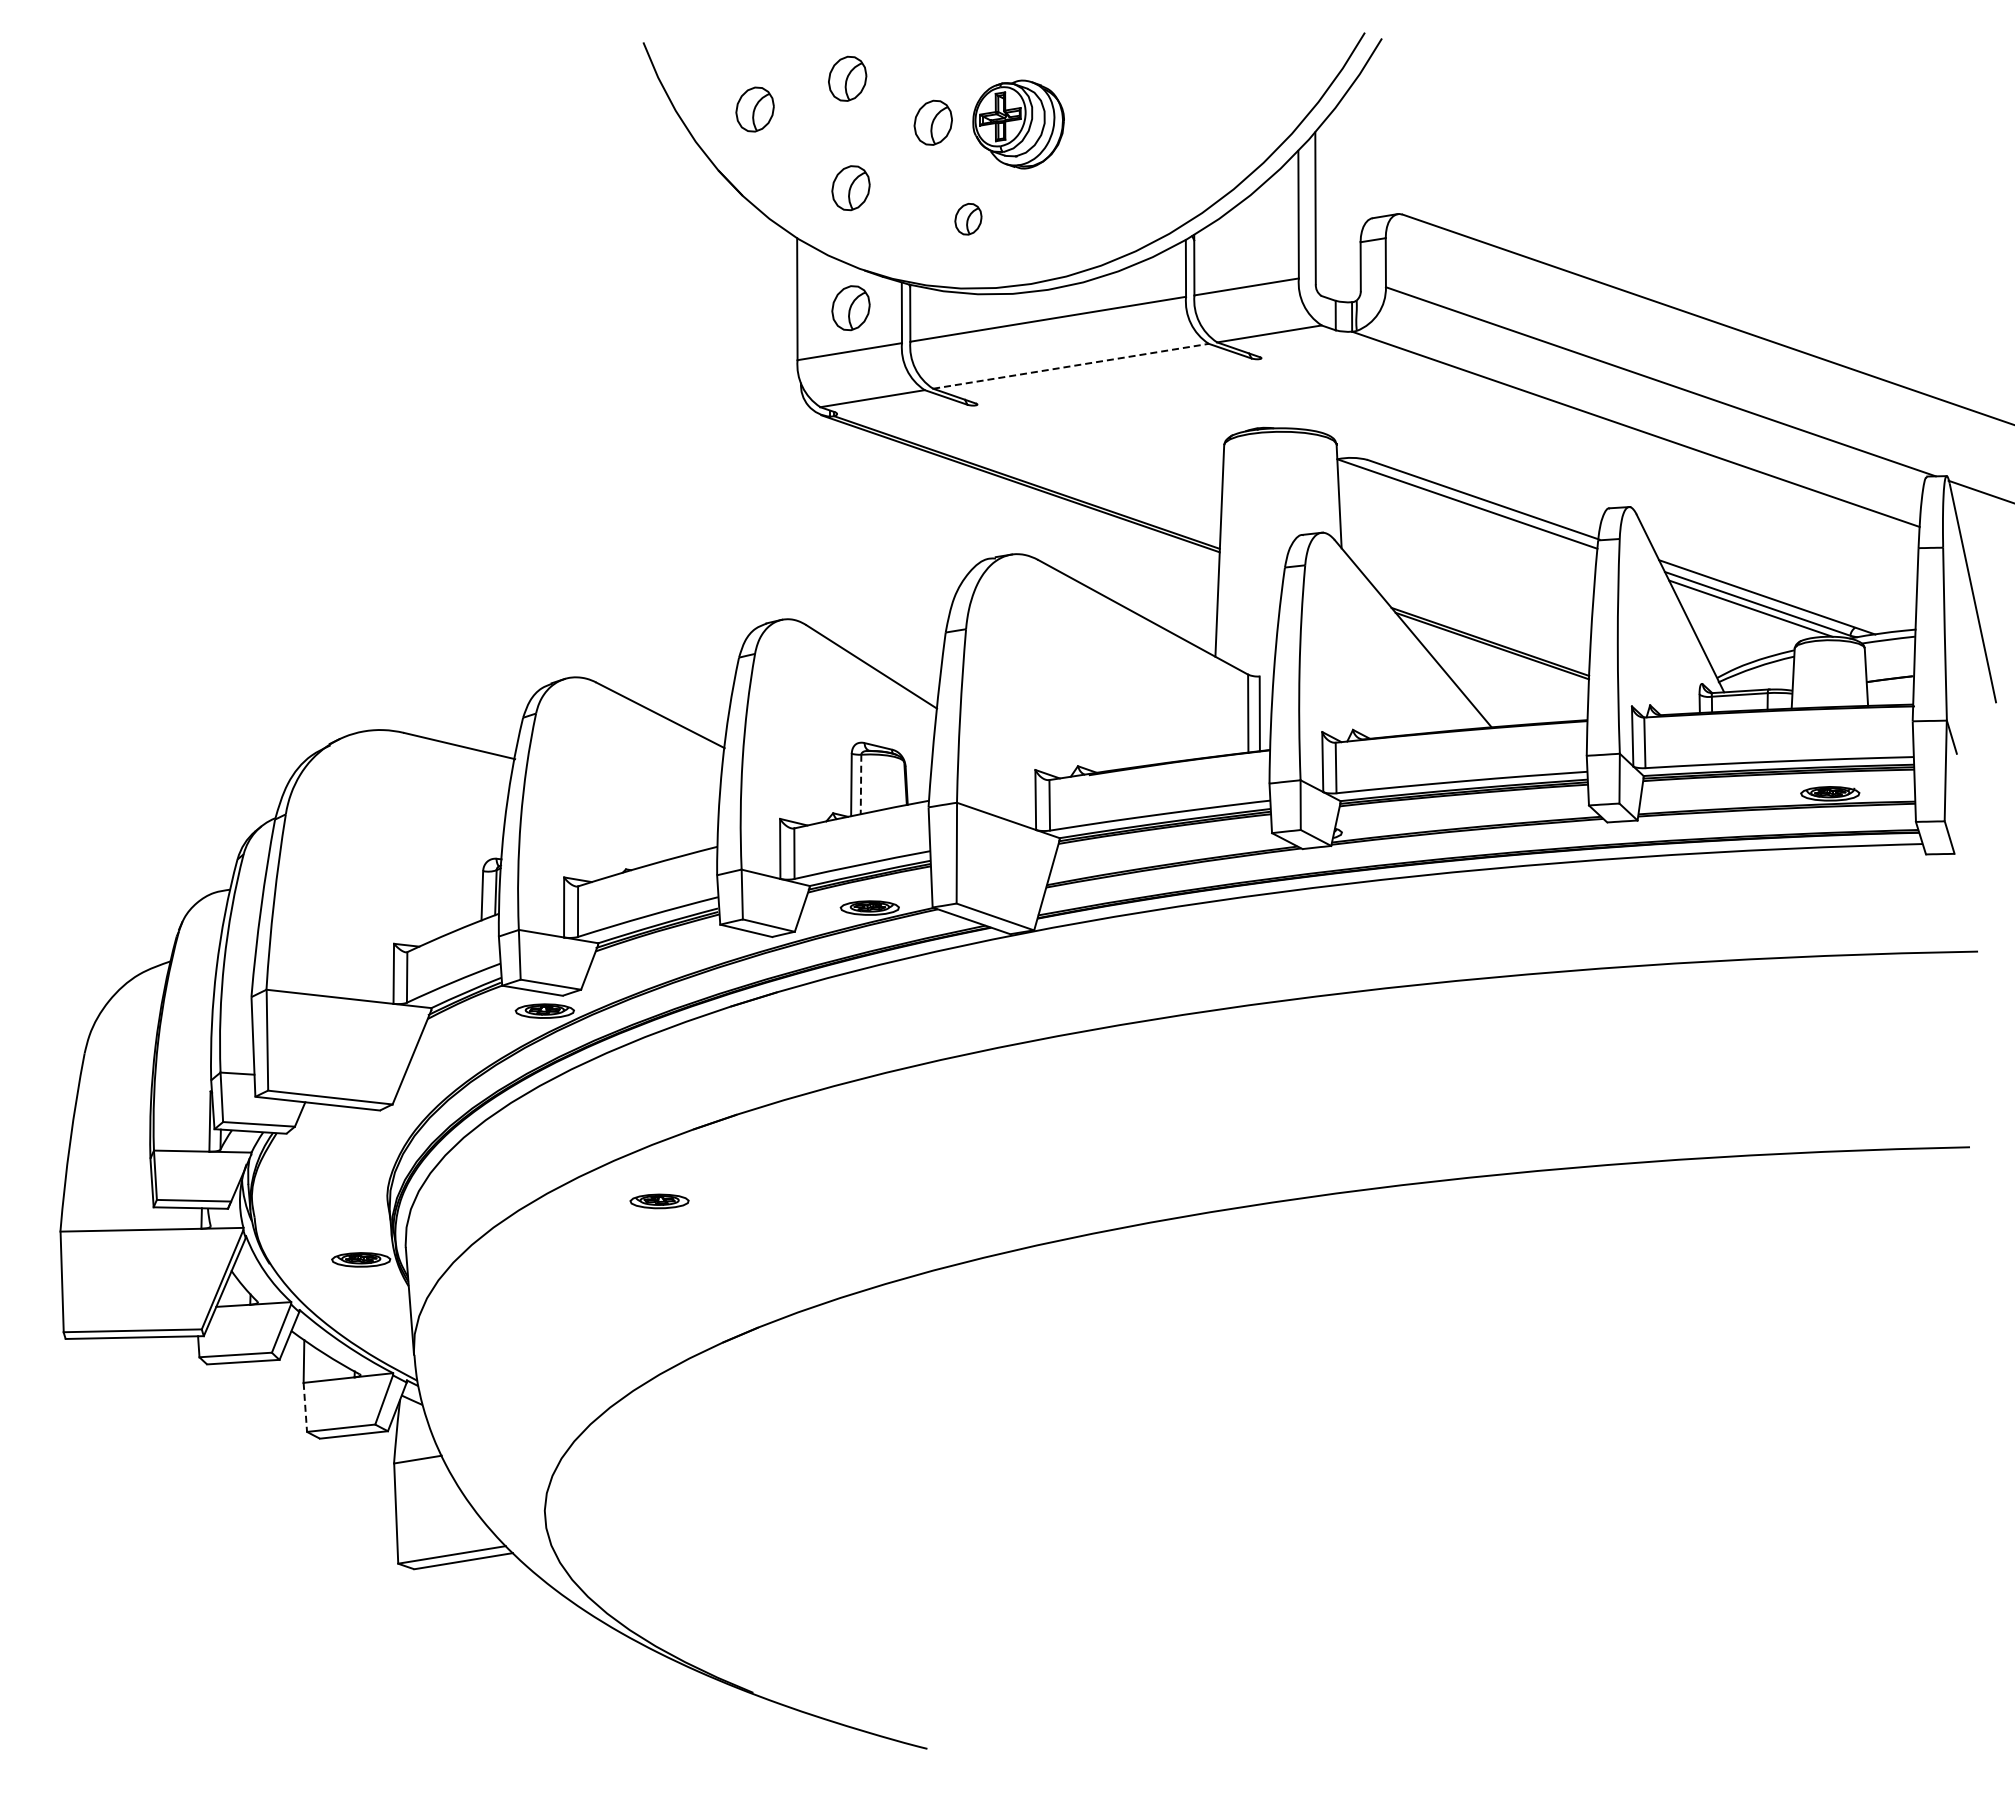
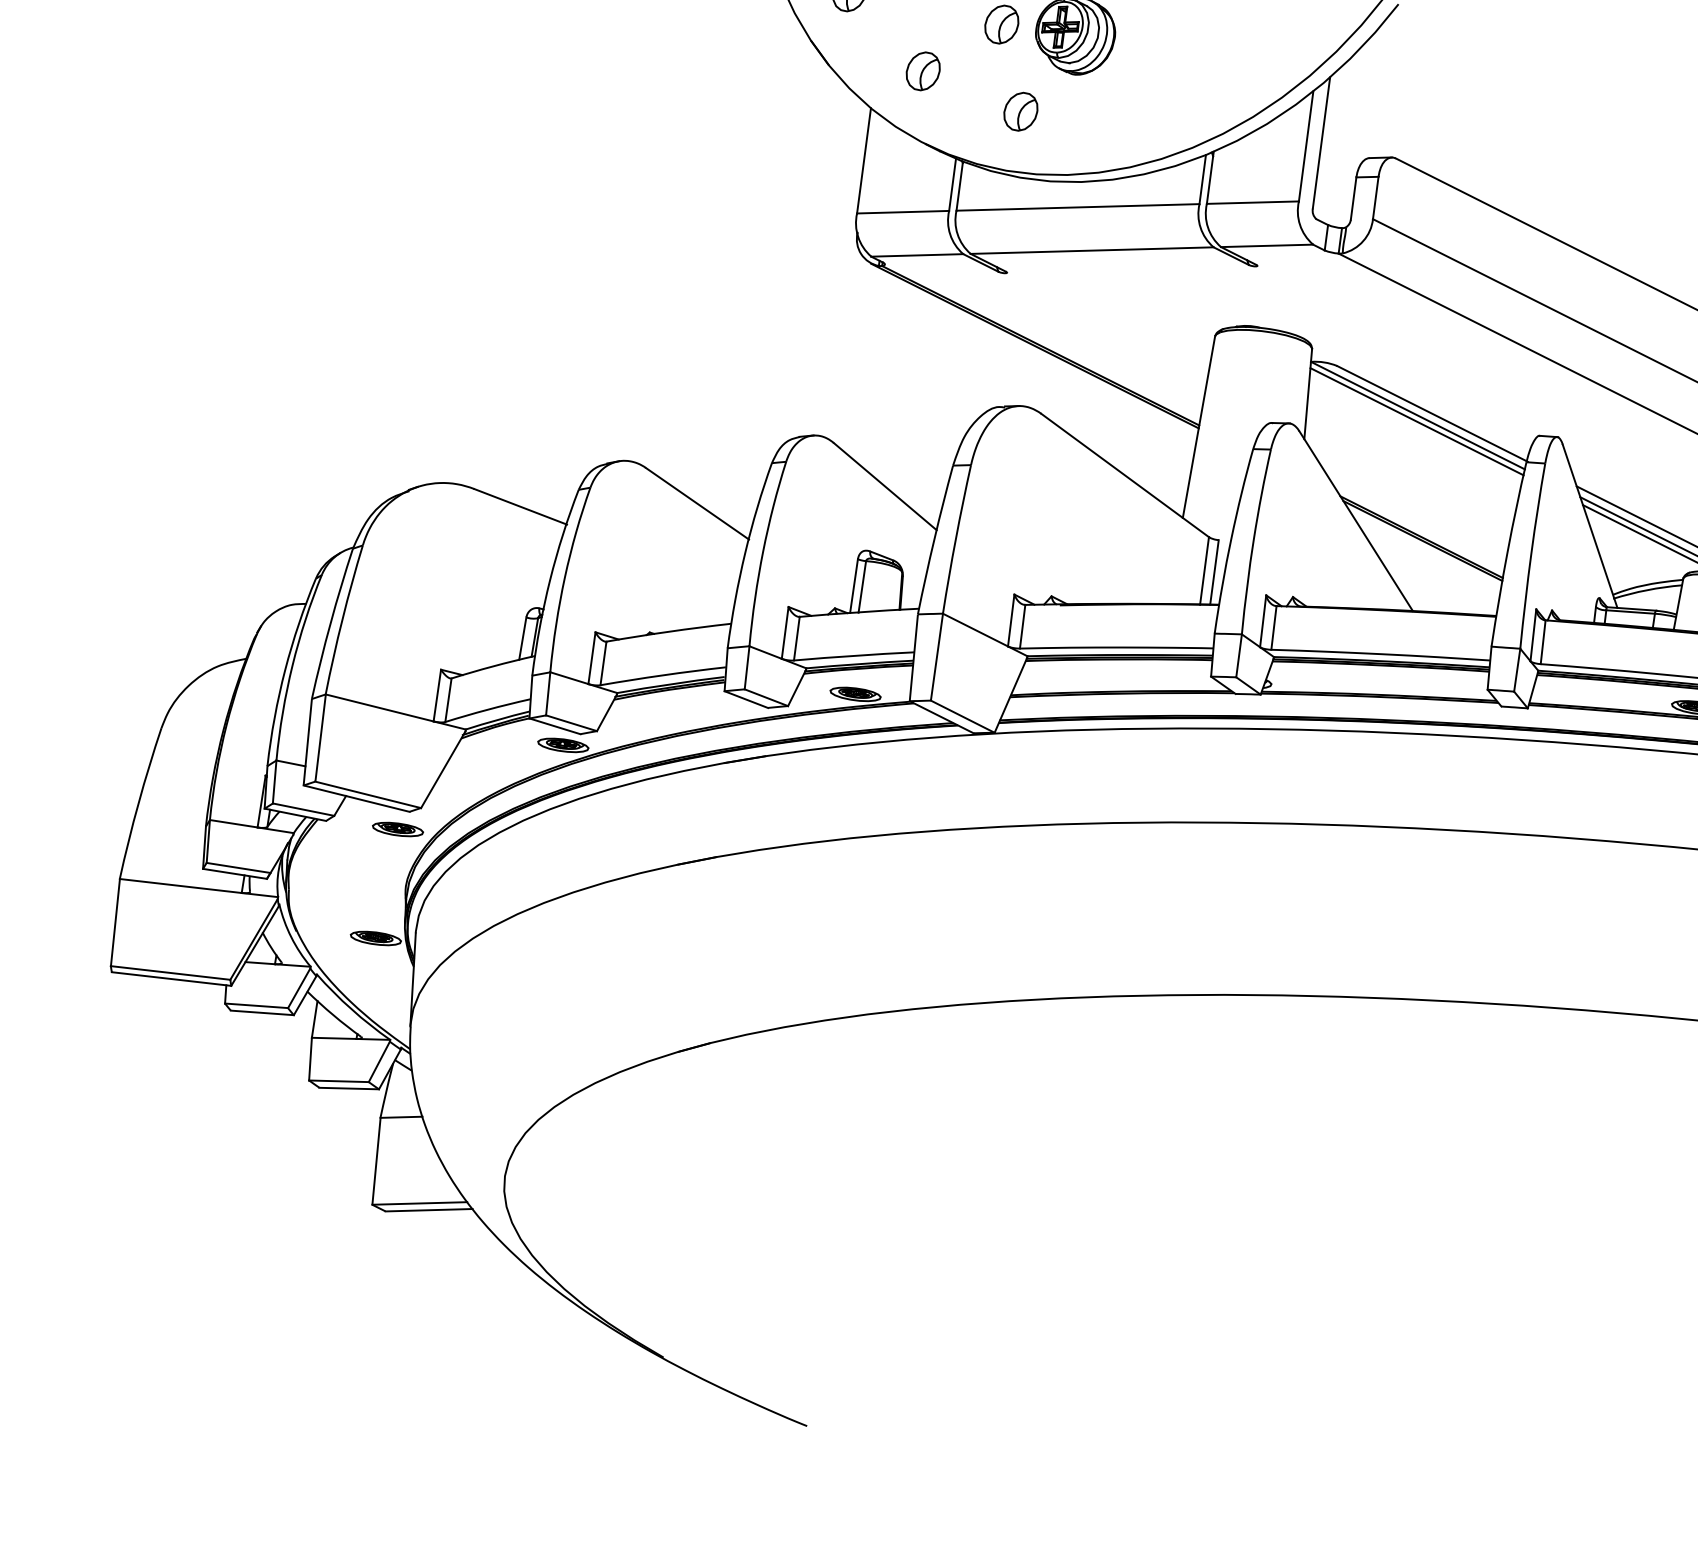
part: (968, 219) -> (1020, 112), size x1.43
part: (850, 308) -> (908, 175), removed
line: (1071, 366) -> (1092, 250), dashed -> solid
line: (1466, 510) -> (1416, 421), added
line: (861, 784) -> (862, 586), dashed -> solid
part: (659, 1201) -> (397, 829), moved
line: (305, 1407) -> (310, 1059), dashed -> solid

